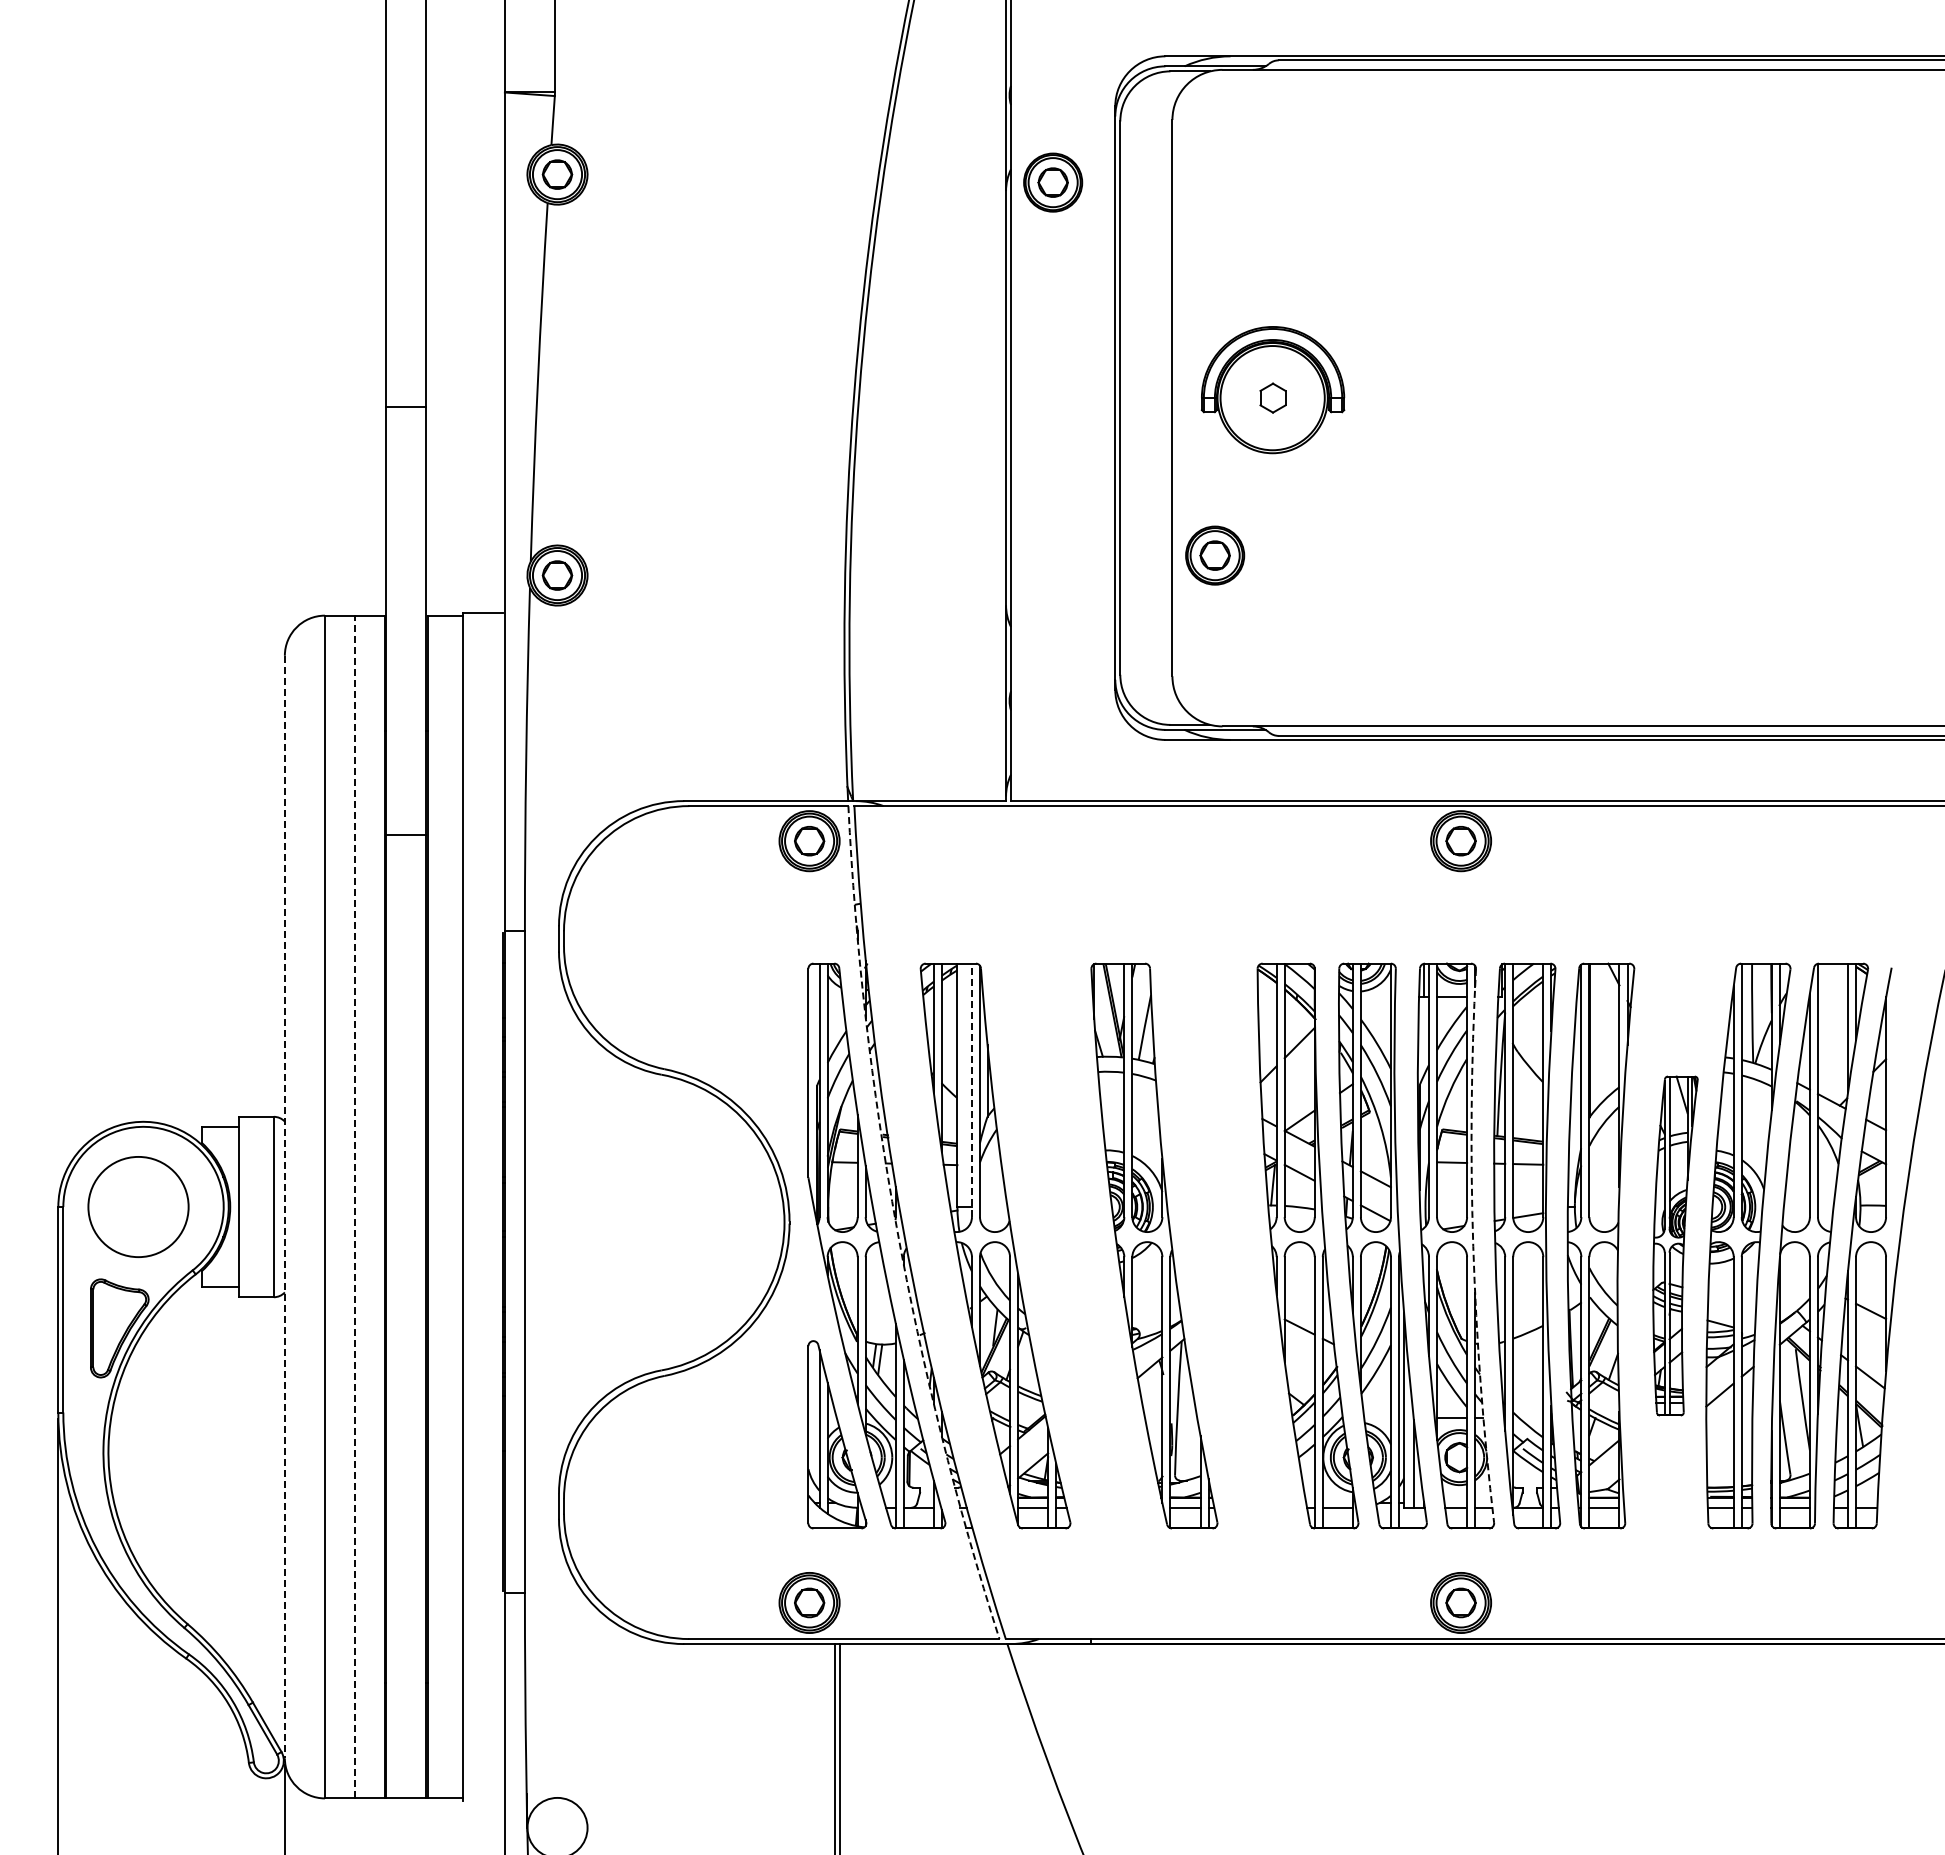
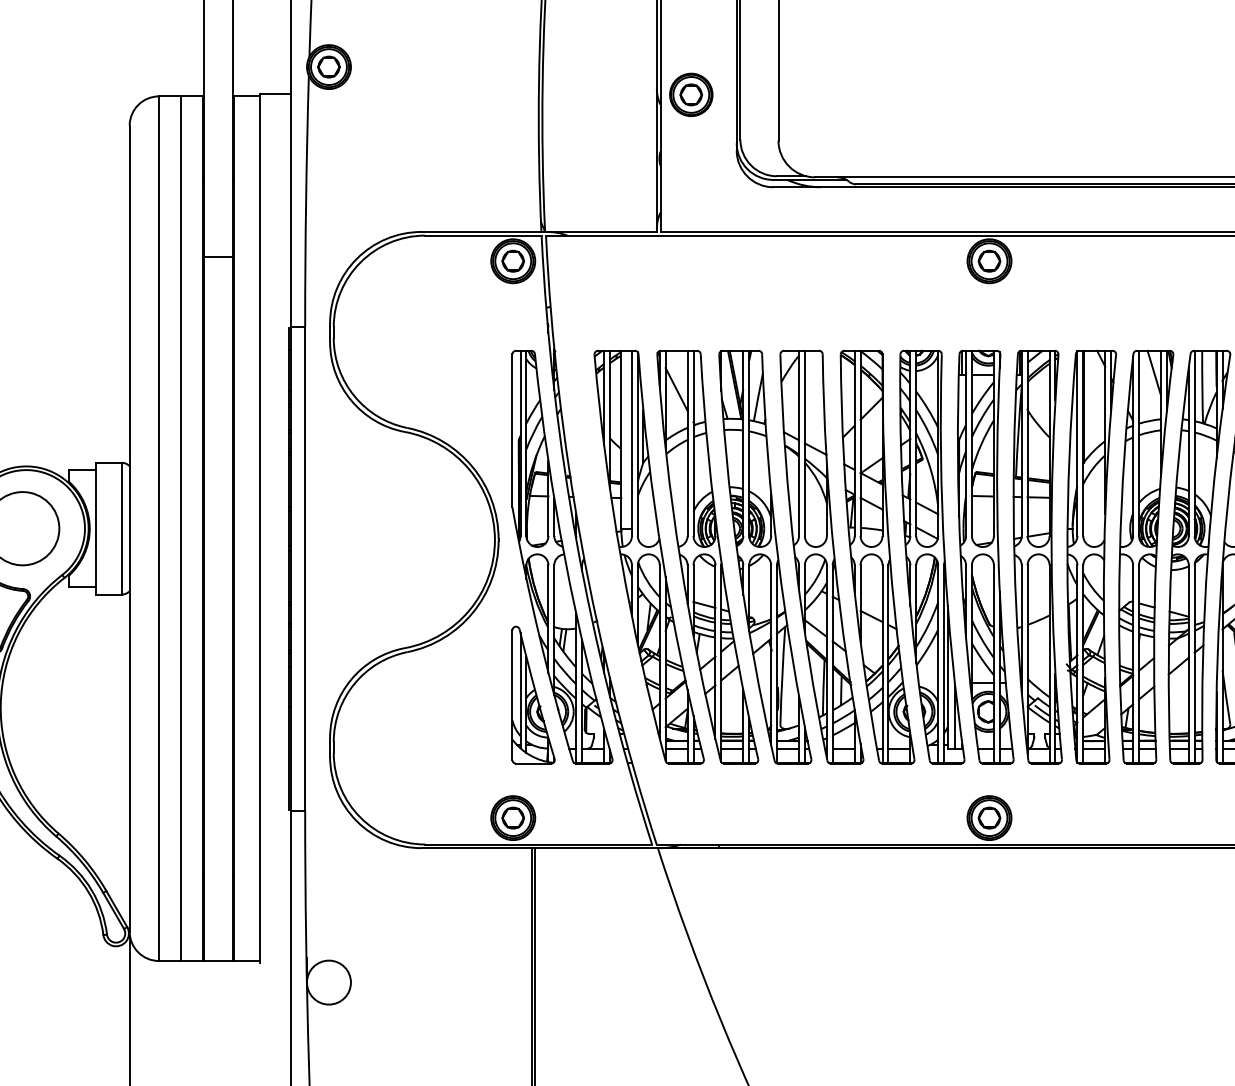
part: (1215, 555) -> (691, 94), moved
line: (971, 1090) -> (631, 443), dashed -> solid
line: (355, 1206) -> (181, 528), dashed -> solid
line: (284, 1207) -> (129, 529), dashed -> solid
arc: (896, 1227) -> (576, 543), dashed -> solid
part: (1075, 1245) -> (707, 556), added
part: (1231, 1245) -> (821, 556), added
part: (1675, 1245) -> (1146, 556), size x1.67
arc: (1473, 1246) -> (998, 557), dashed -> solid

